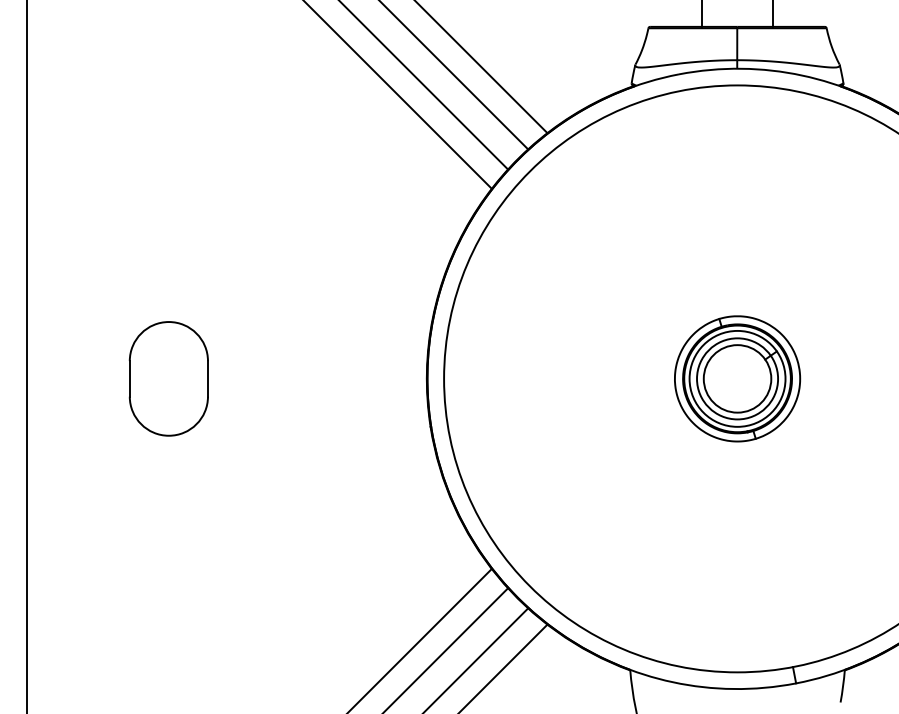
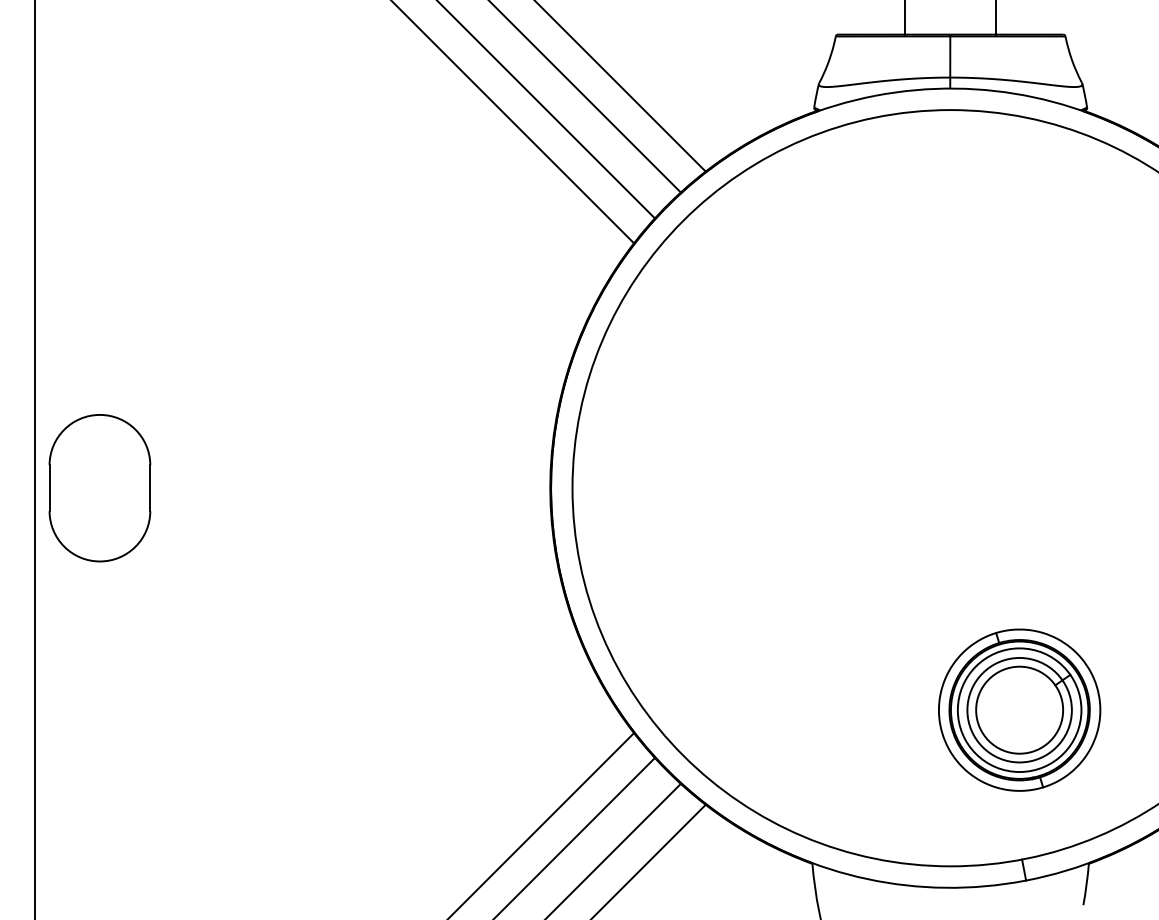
part: (737, 378) -> (1019, 709), moved
part: (168, 379) -> (99, 488), moved

